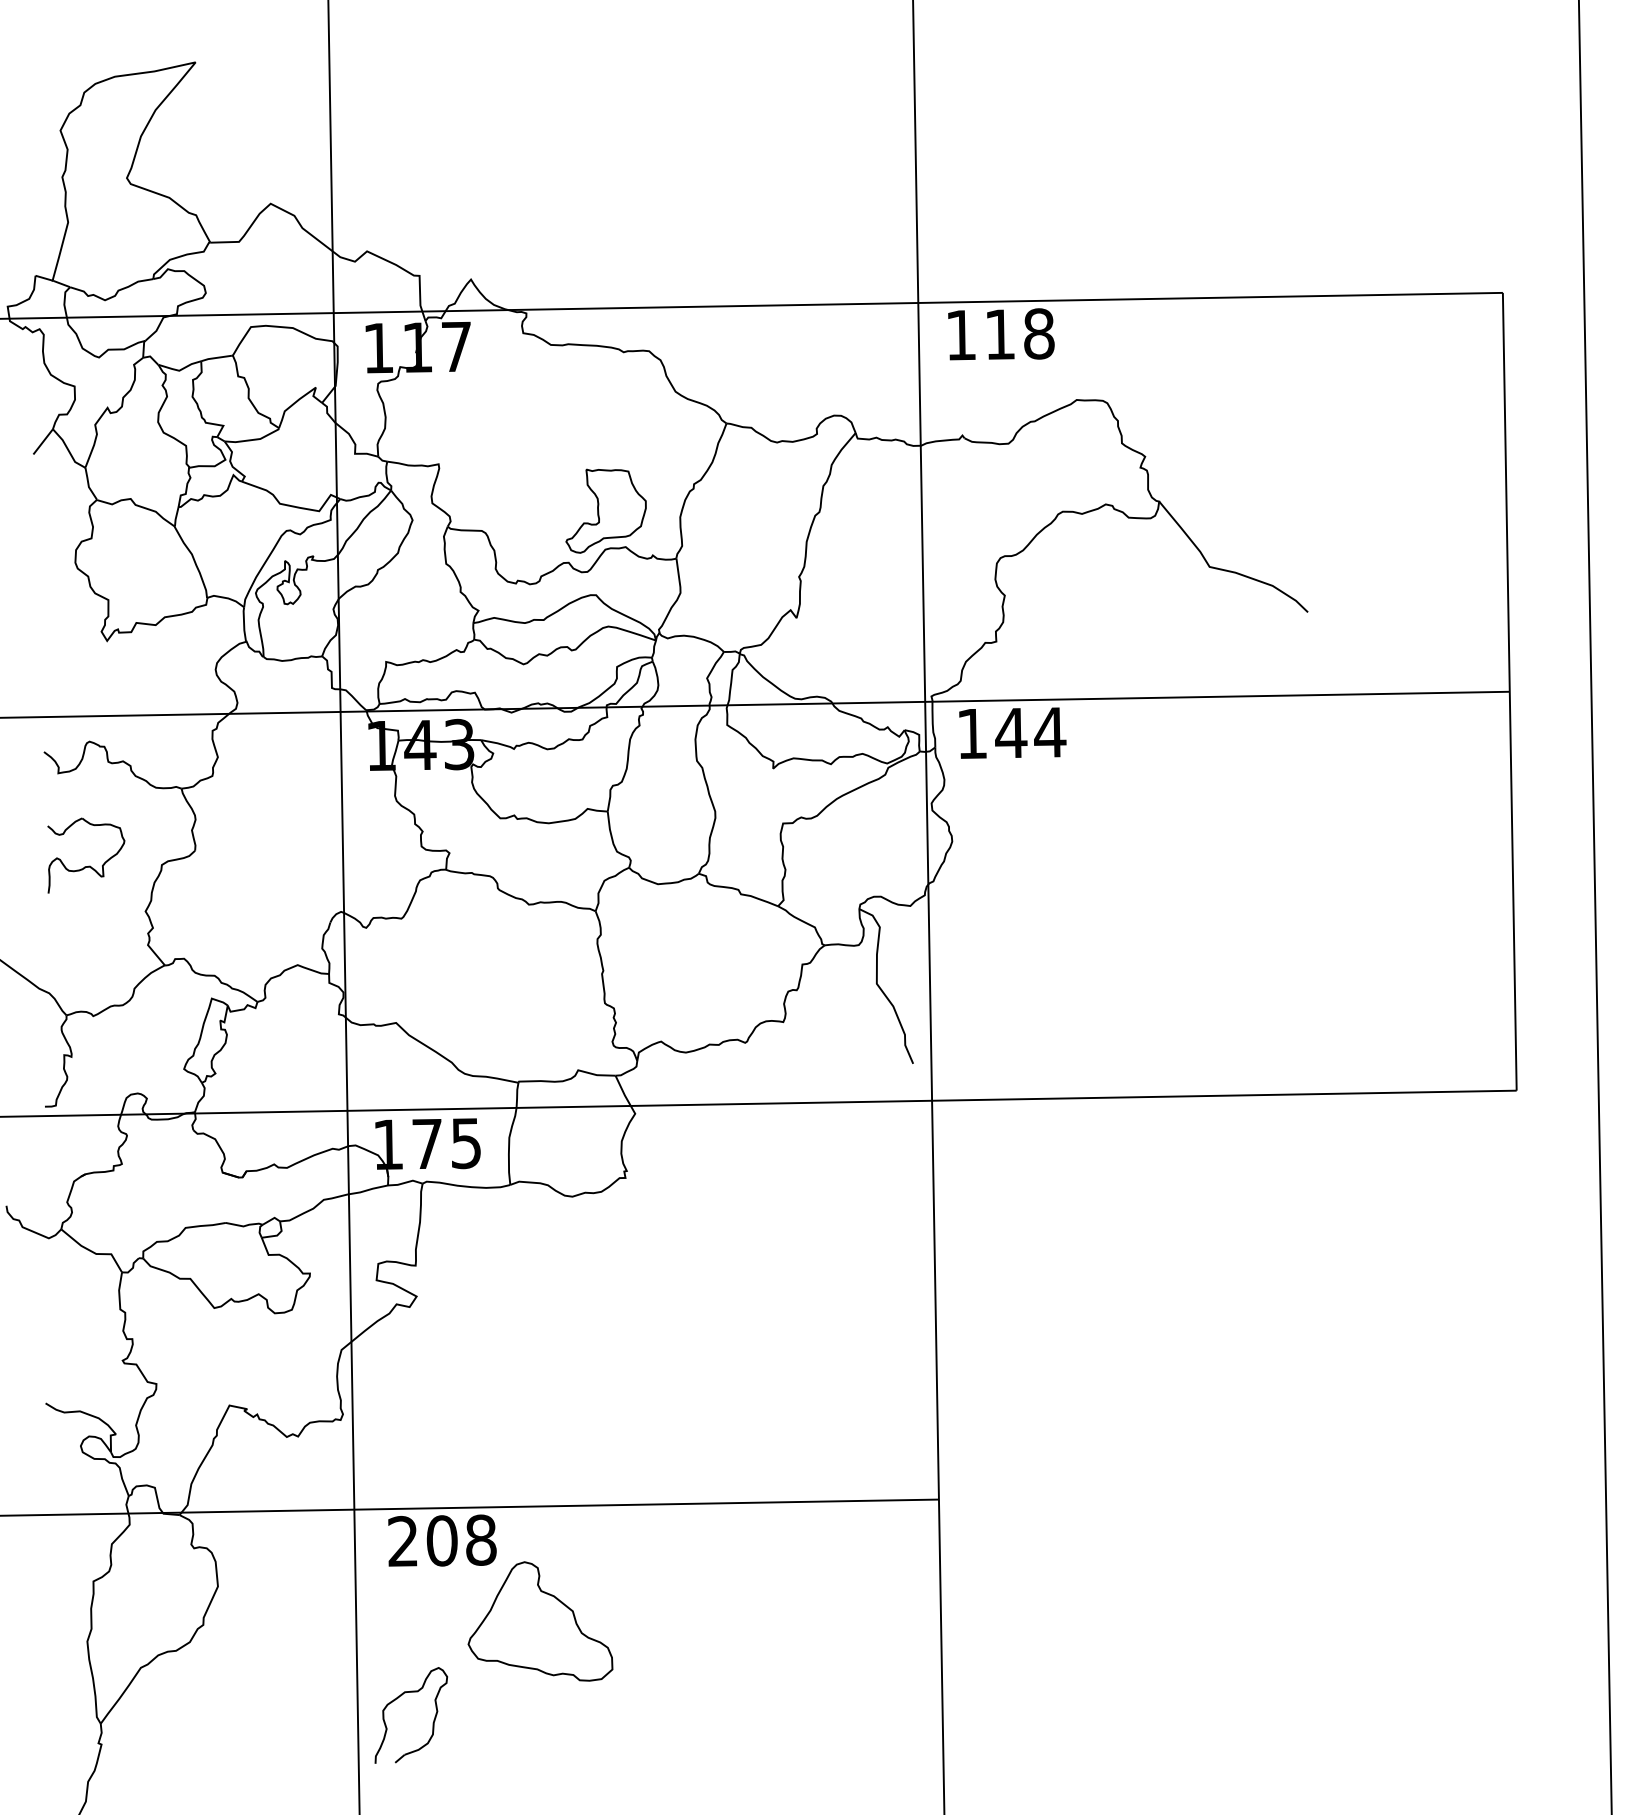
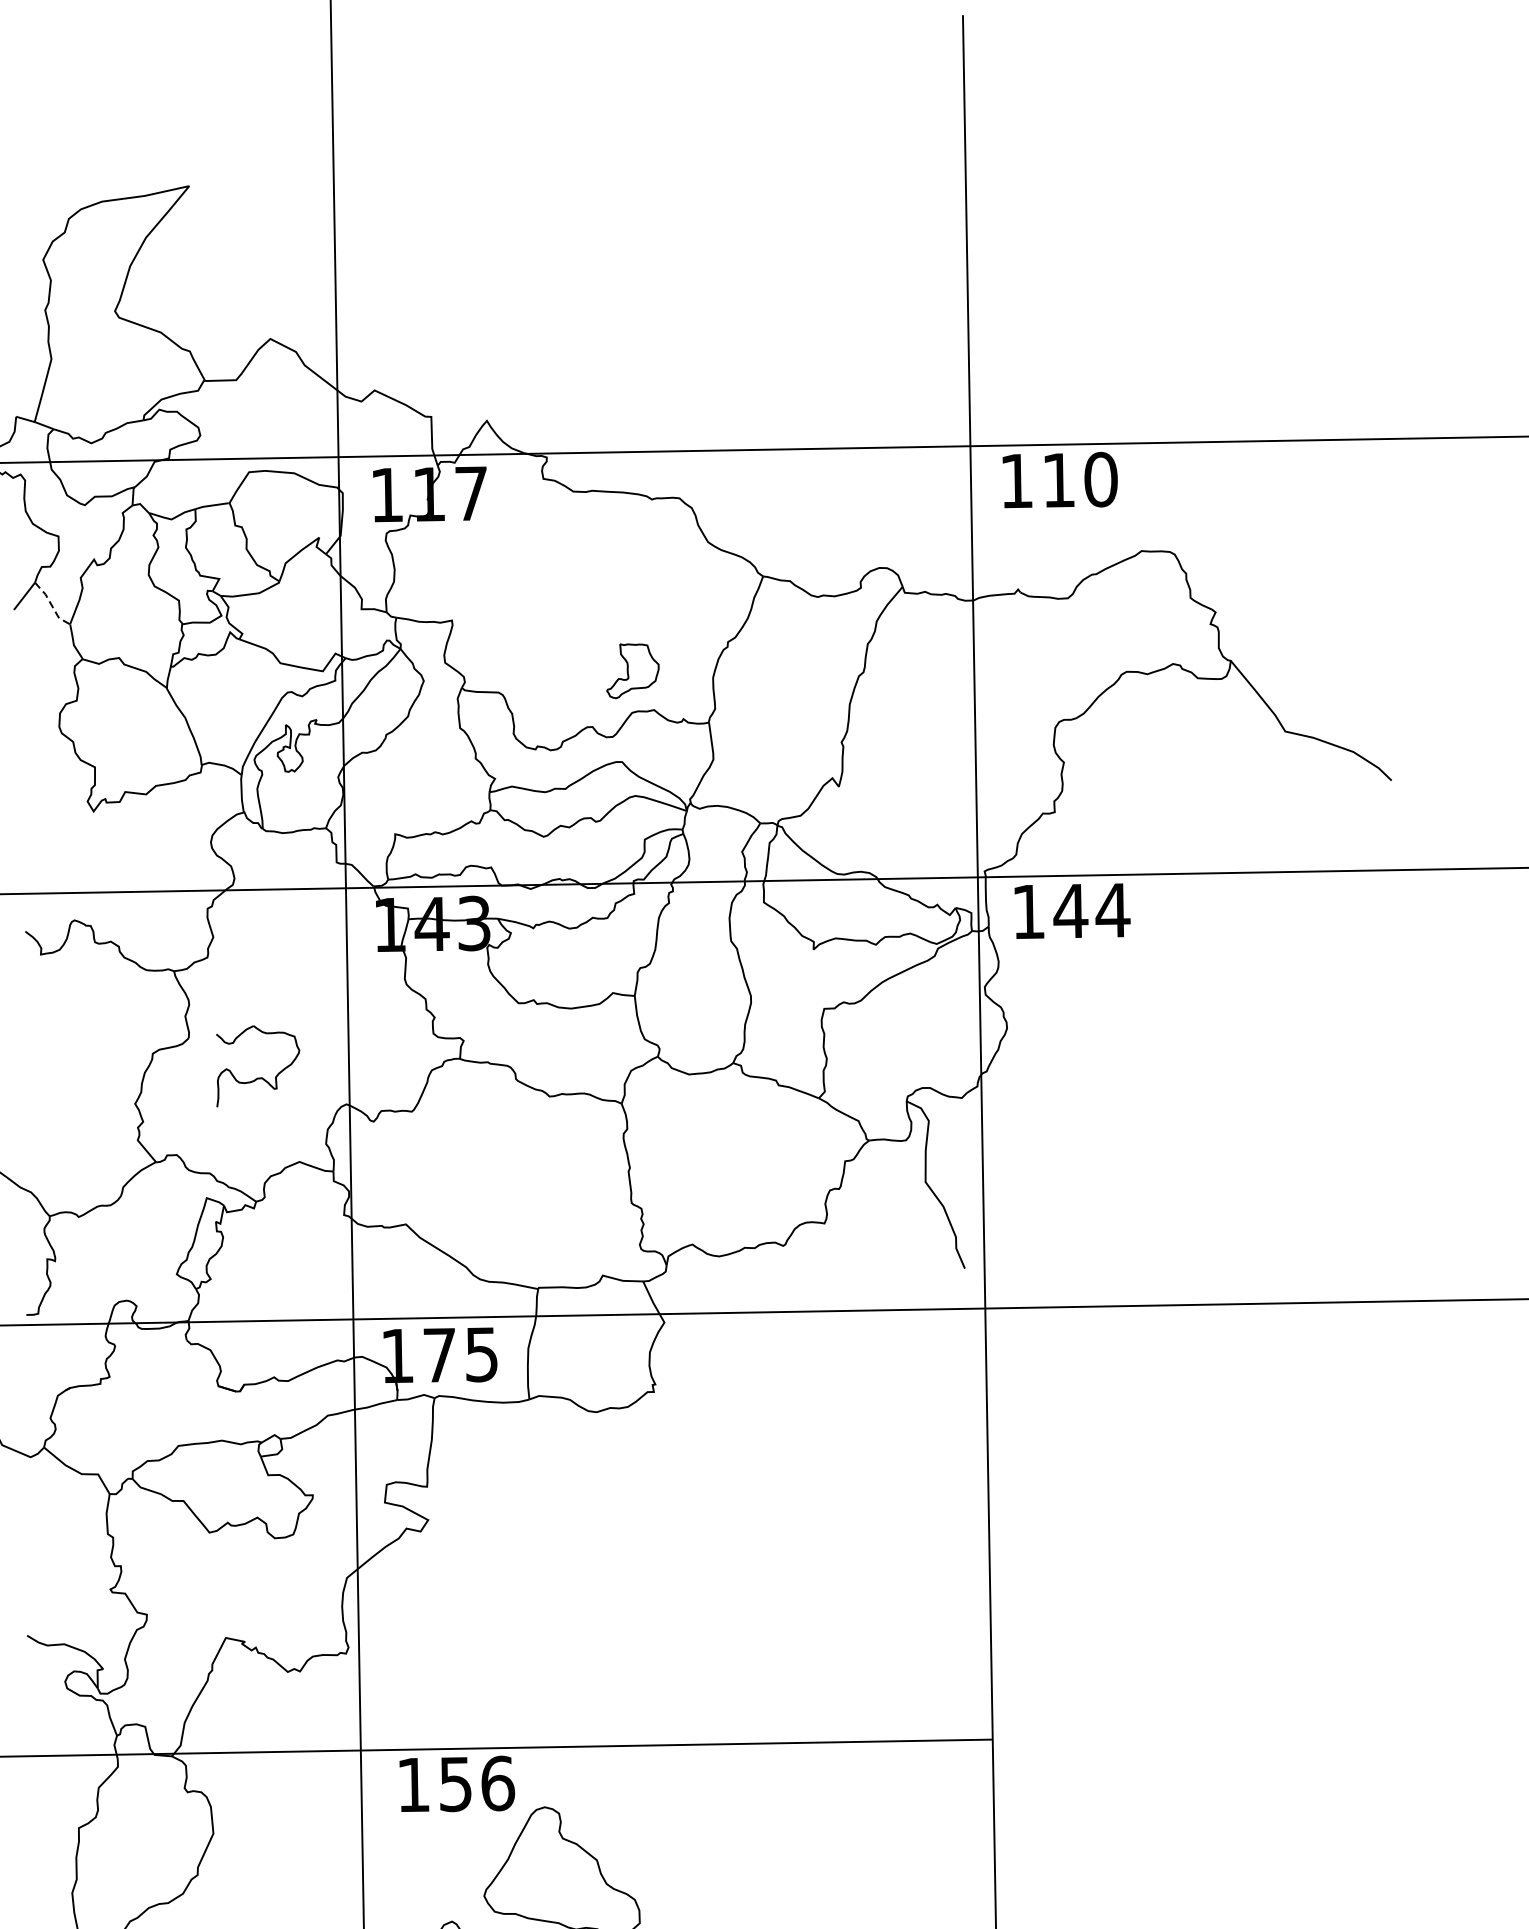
text: (1038, 333) -> (1100, 479), 118 -> 110
line: (68, 450) -> (51, 605), solid -> dashed
part: (605, 510) -> (632, 670), size x0.6
part: (88, 865) -> (260, 1076), moved
text: (442, 1540) -> (456, 1783), 208 -> 156

